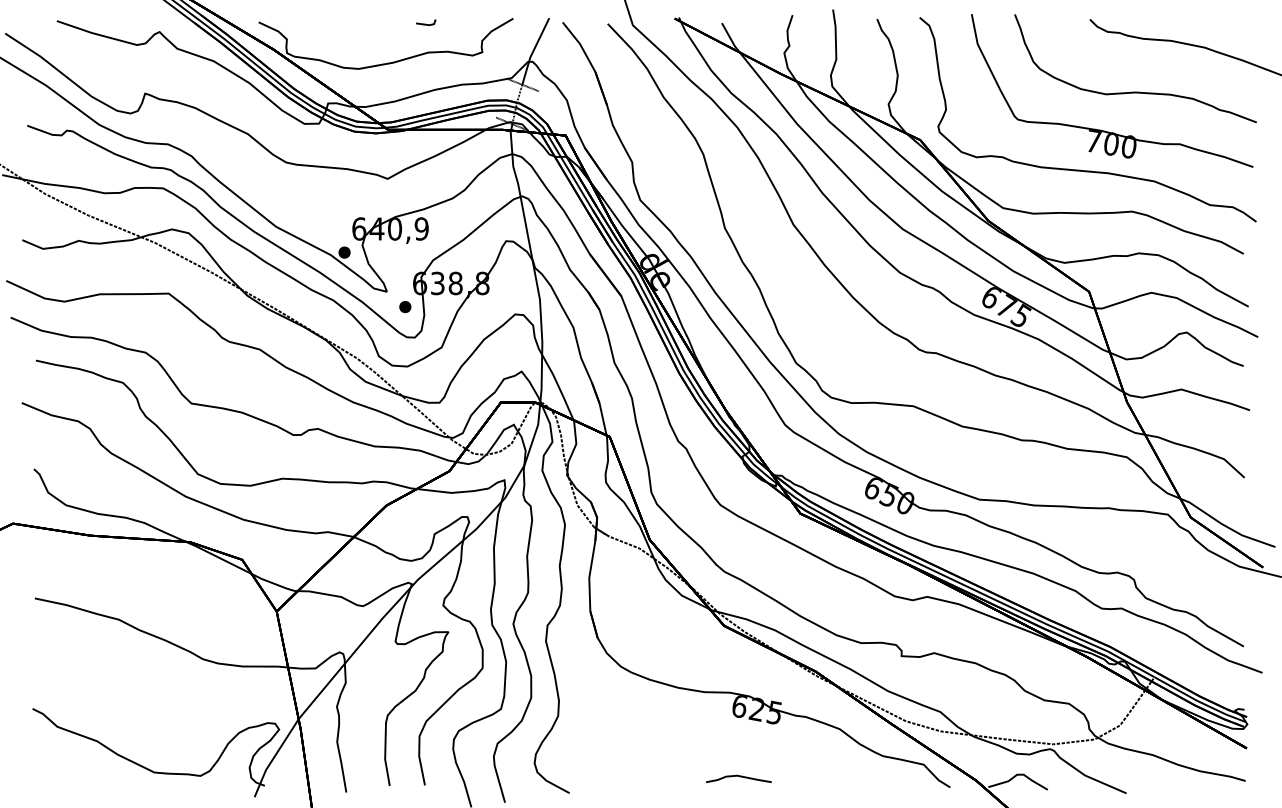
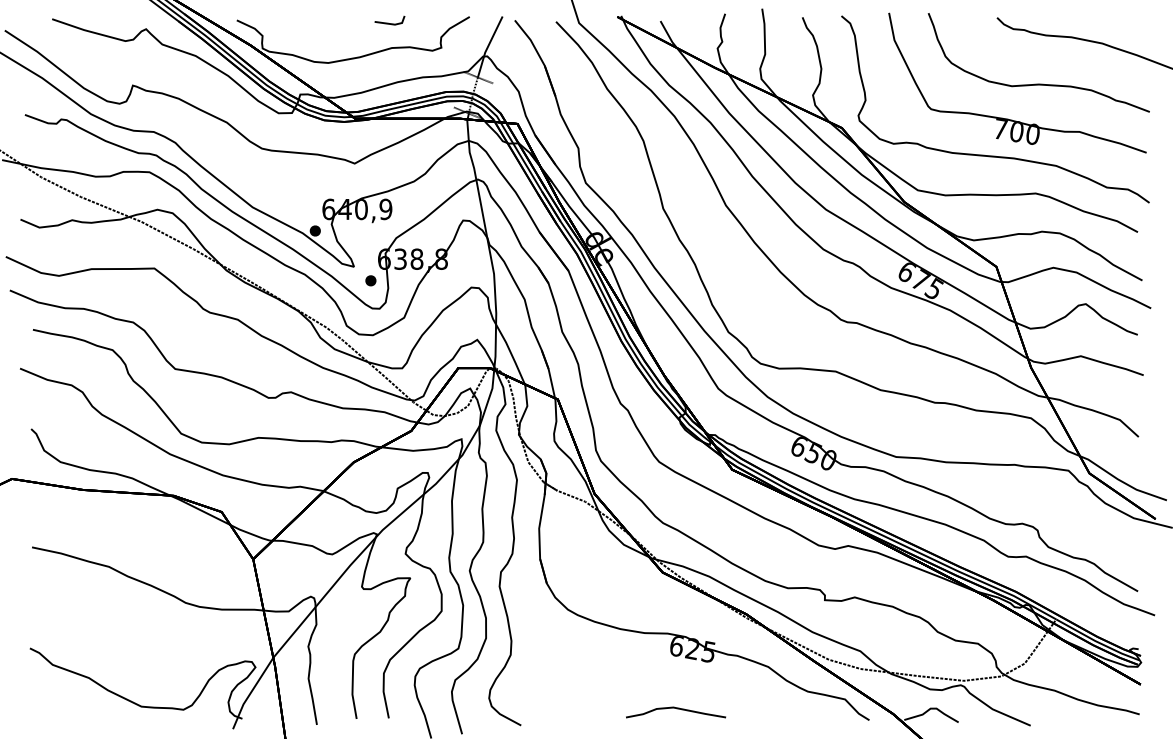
part: (425, 22) -> (389, 20), size x1.67
part: (738, 778) -> (675, 712), size x1.67

